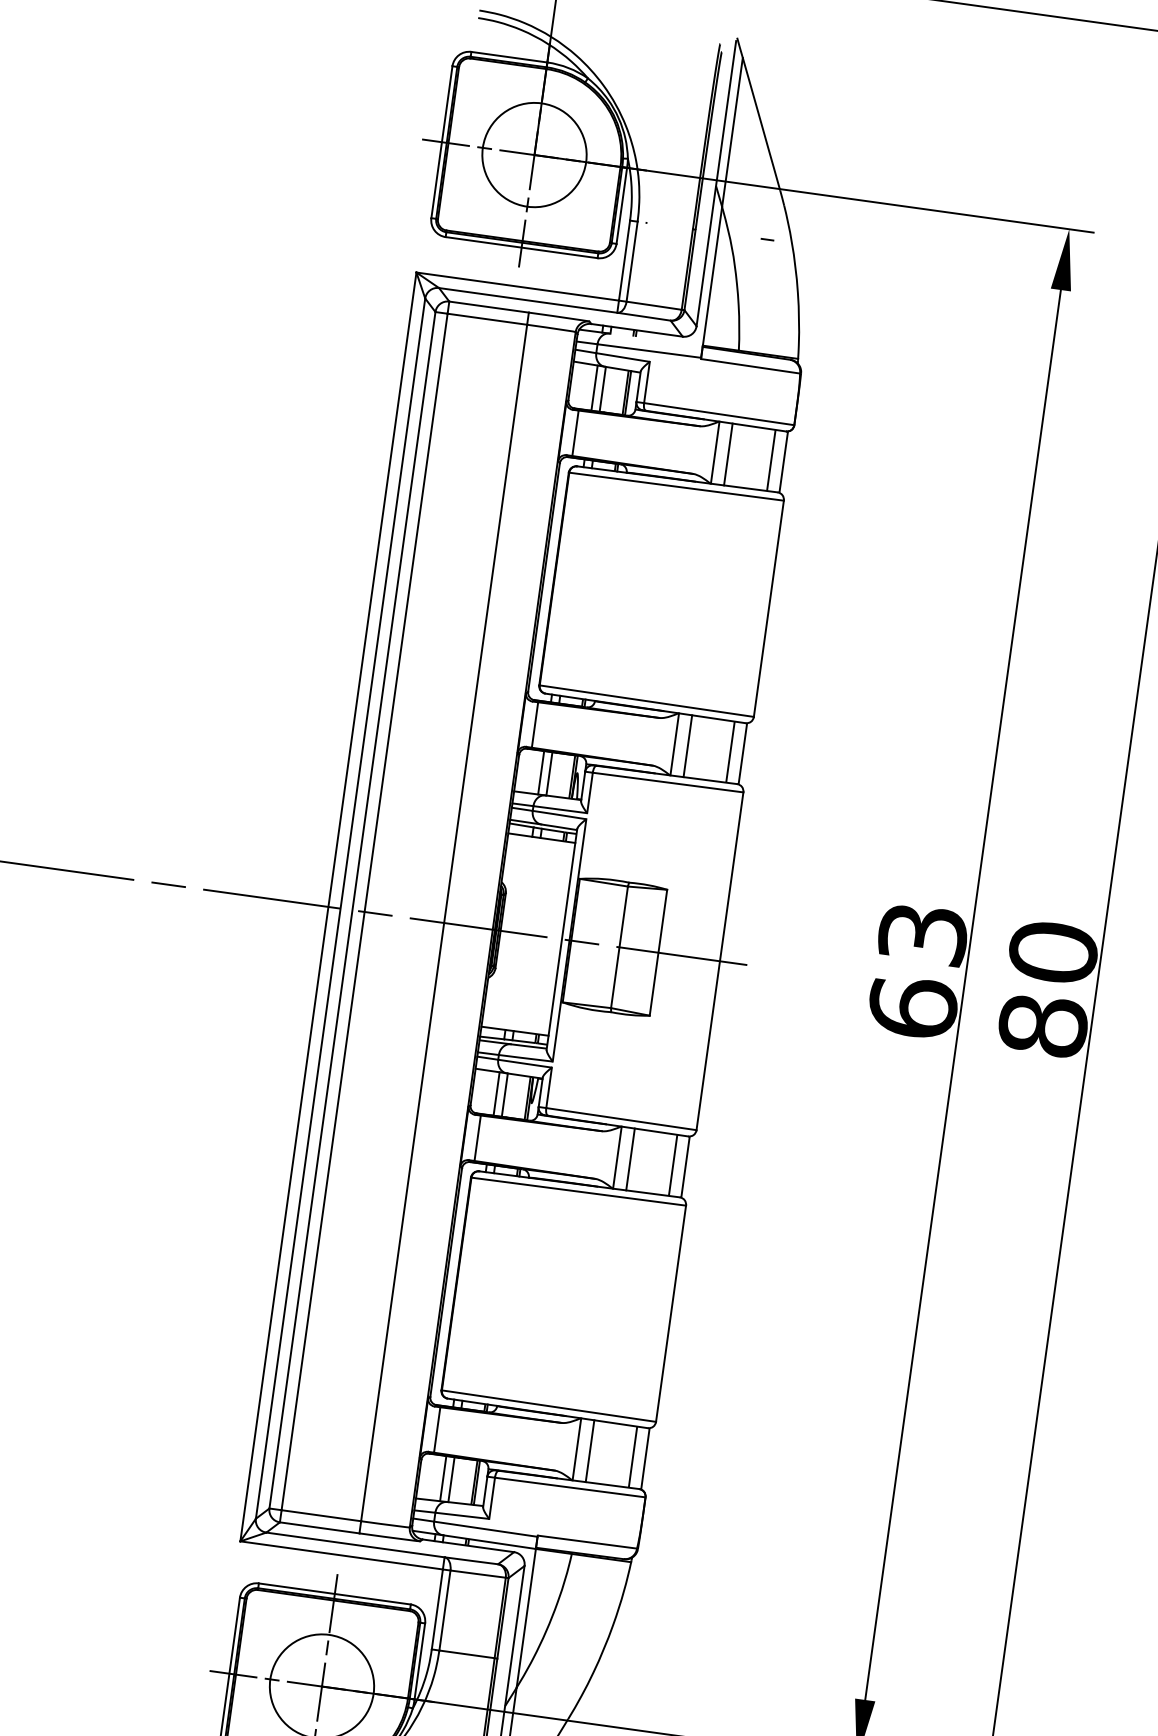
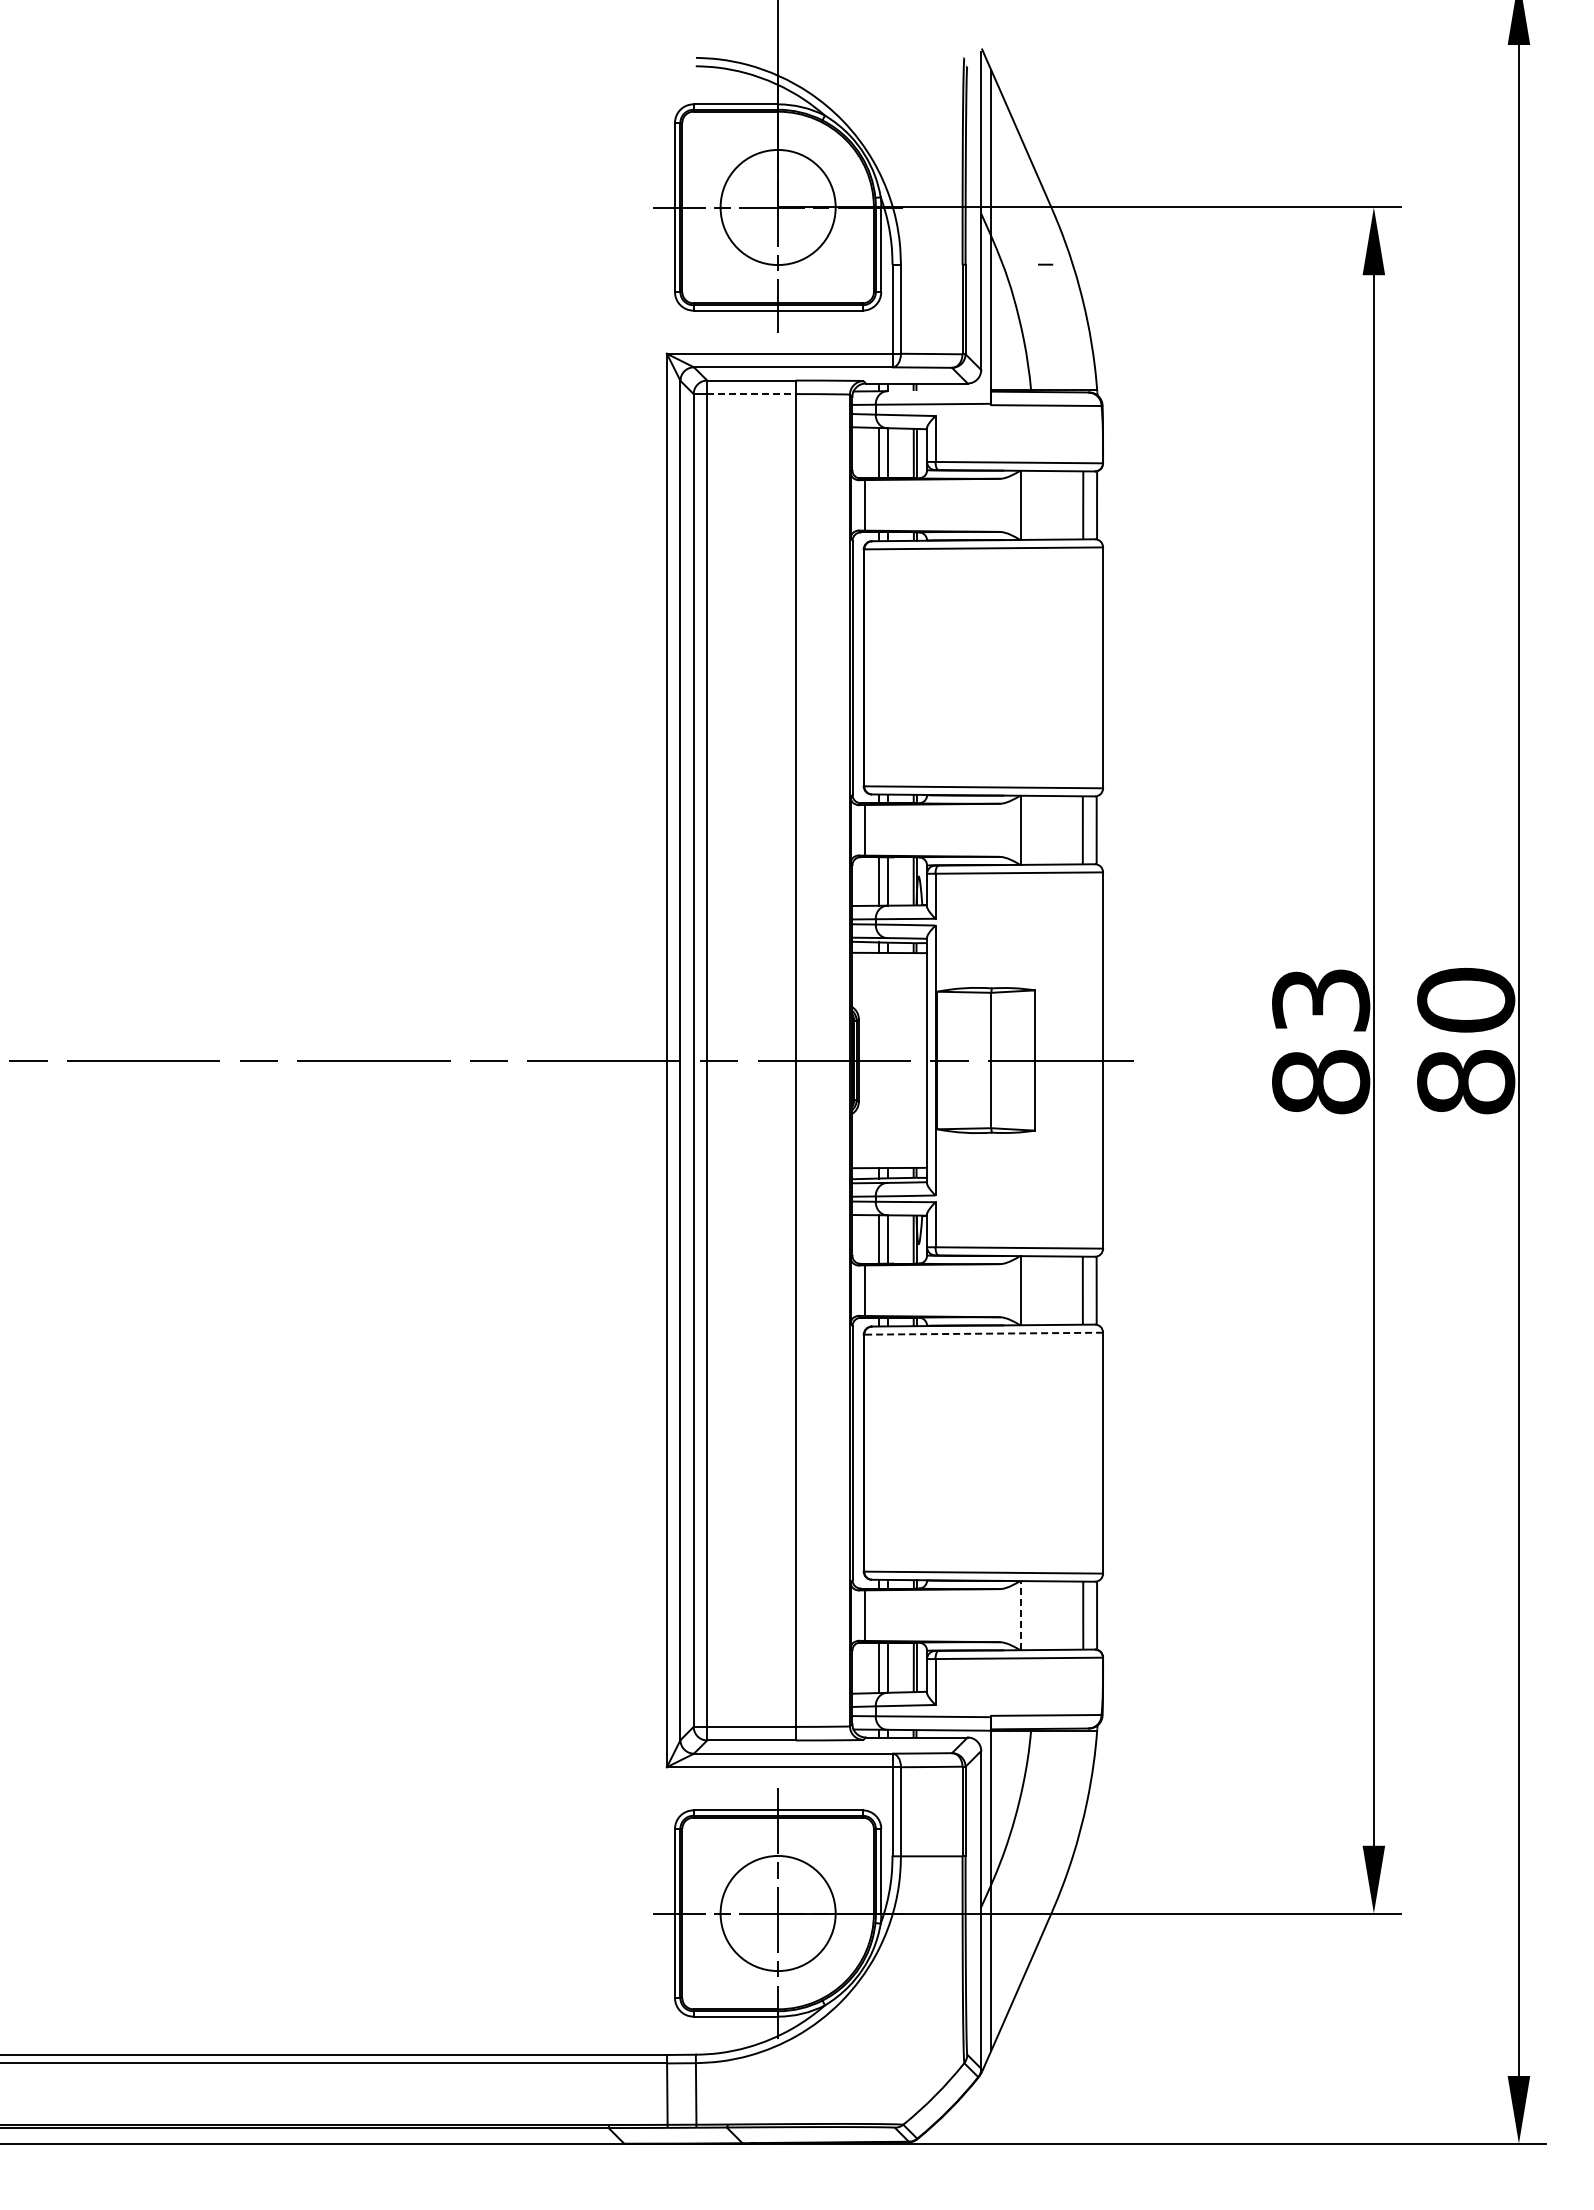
line: (488, 319) -> (752, 394), solid -> dashed
line: (728, 453) -> (1035, 504), removed
line: (688, 745) -> (1035, 829), removed
text: (913, 1007) -> (1321, 1081), 63 -> 83
line: (630, 1159) -> (1035, 1290), removed
line: (578, 1191) -> (983, 1333), solid -> dashed
line: (576, 1449) -> (1020, 1615), solid -> dashed
line: (590, 1451) -> (1035, 1615), removed

